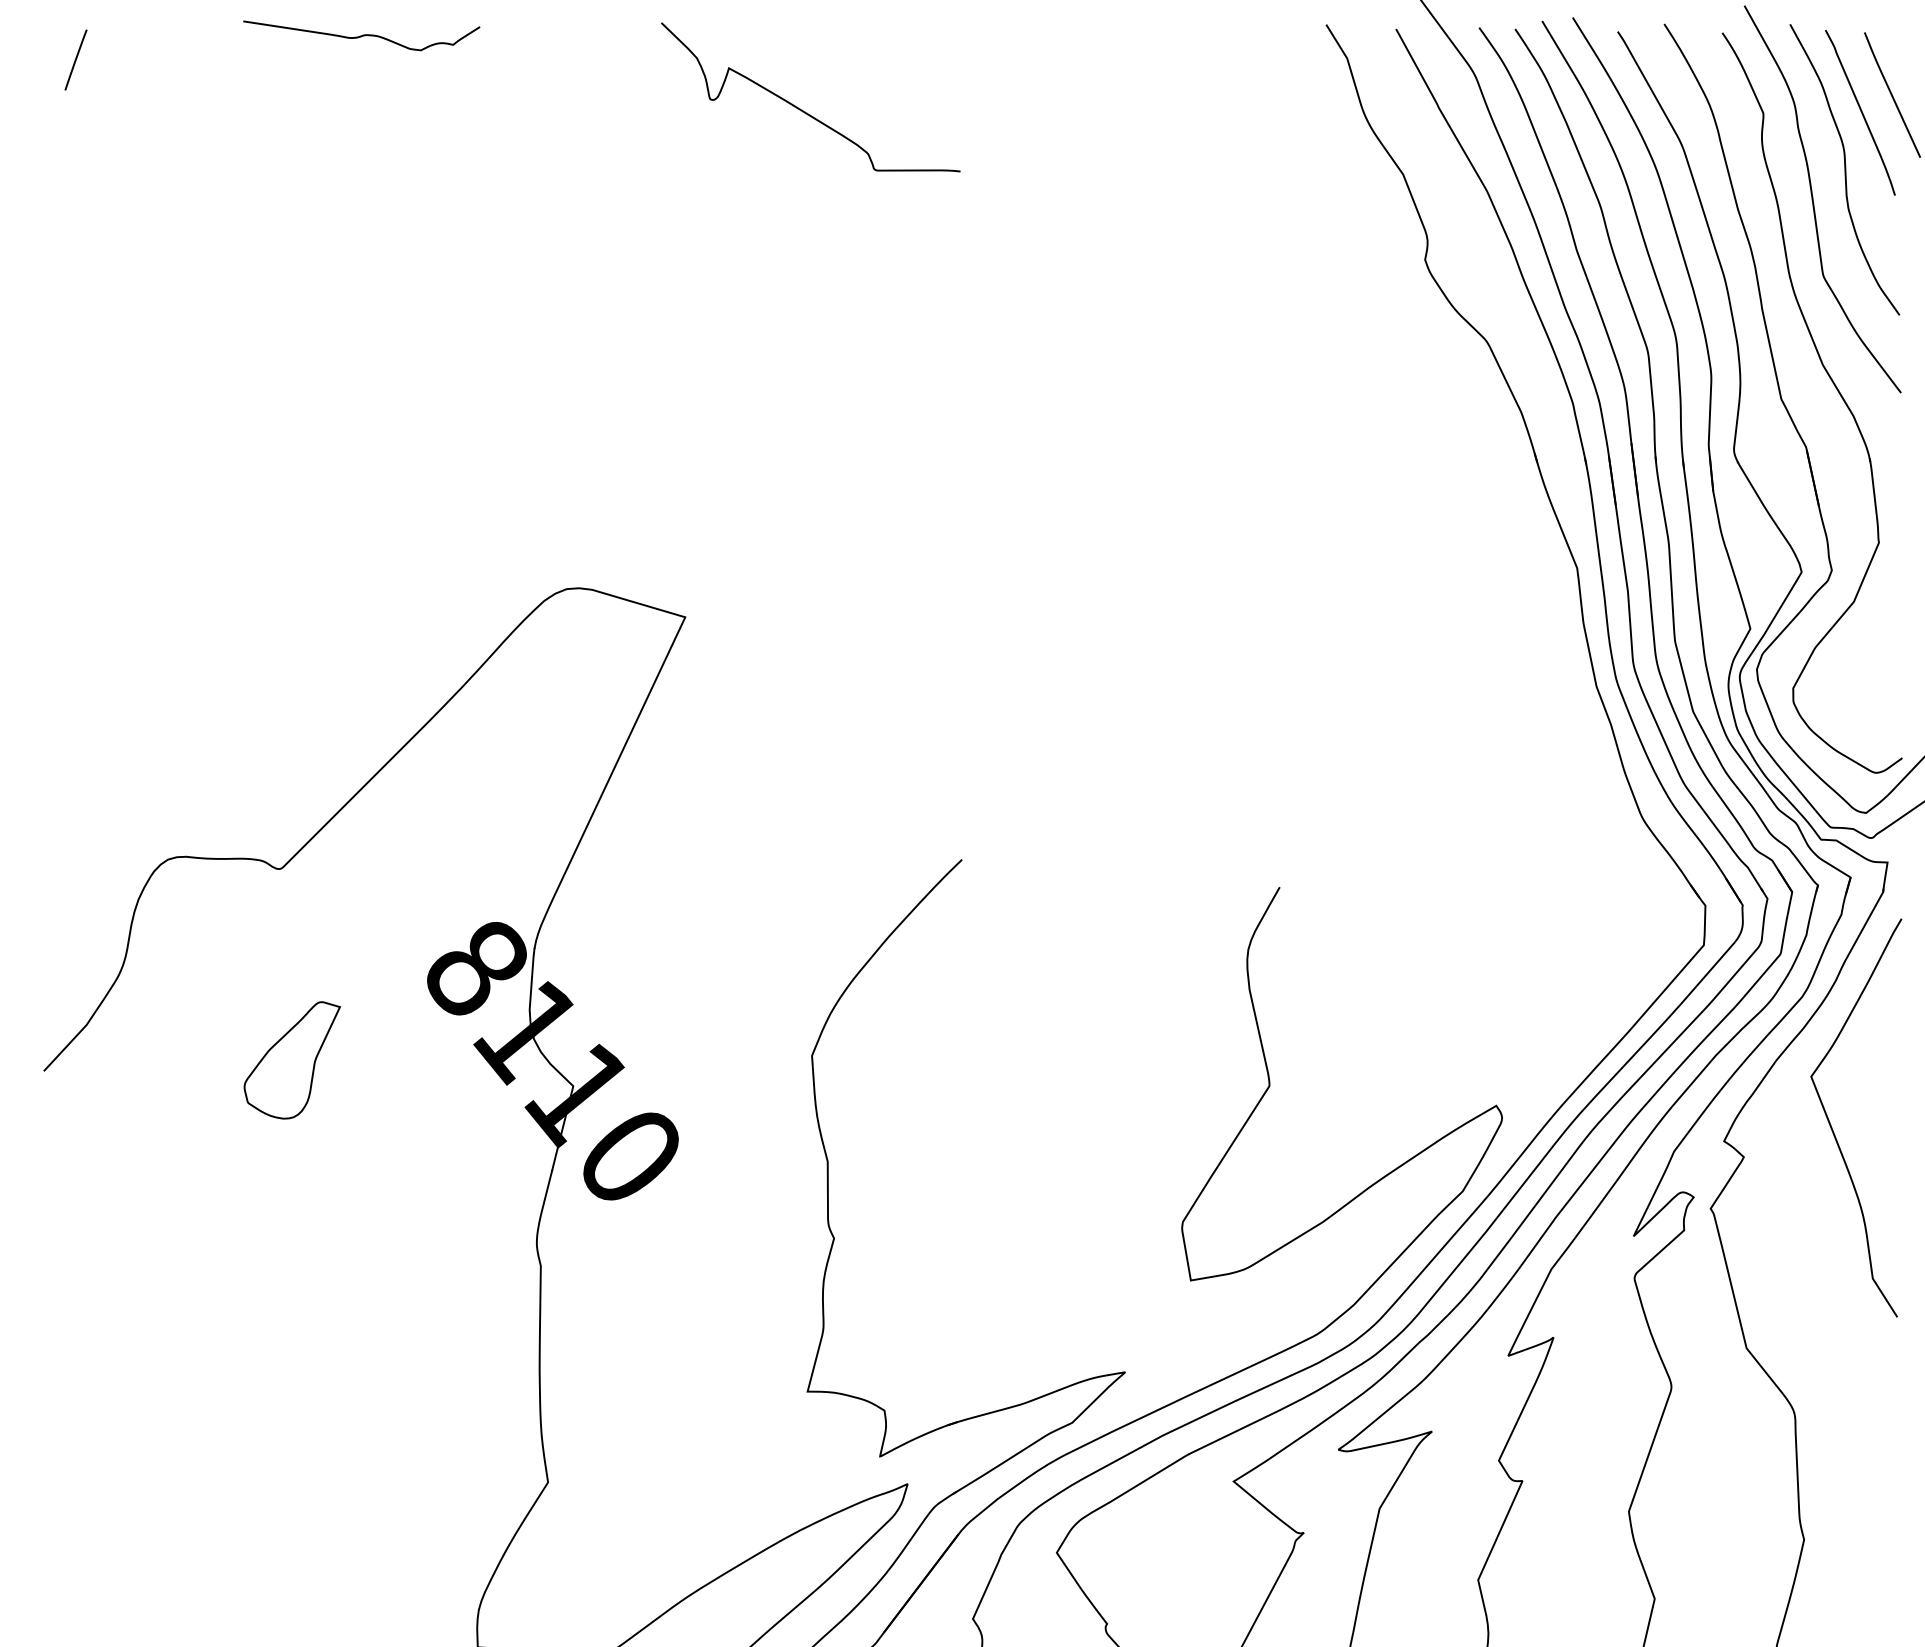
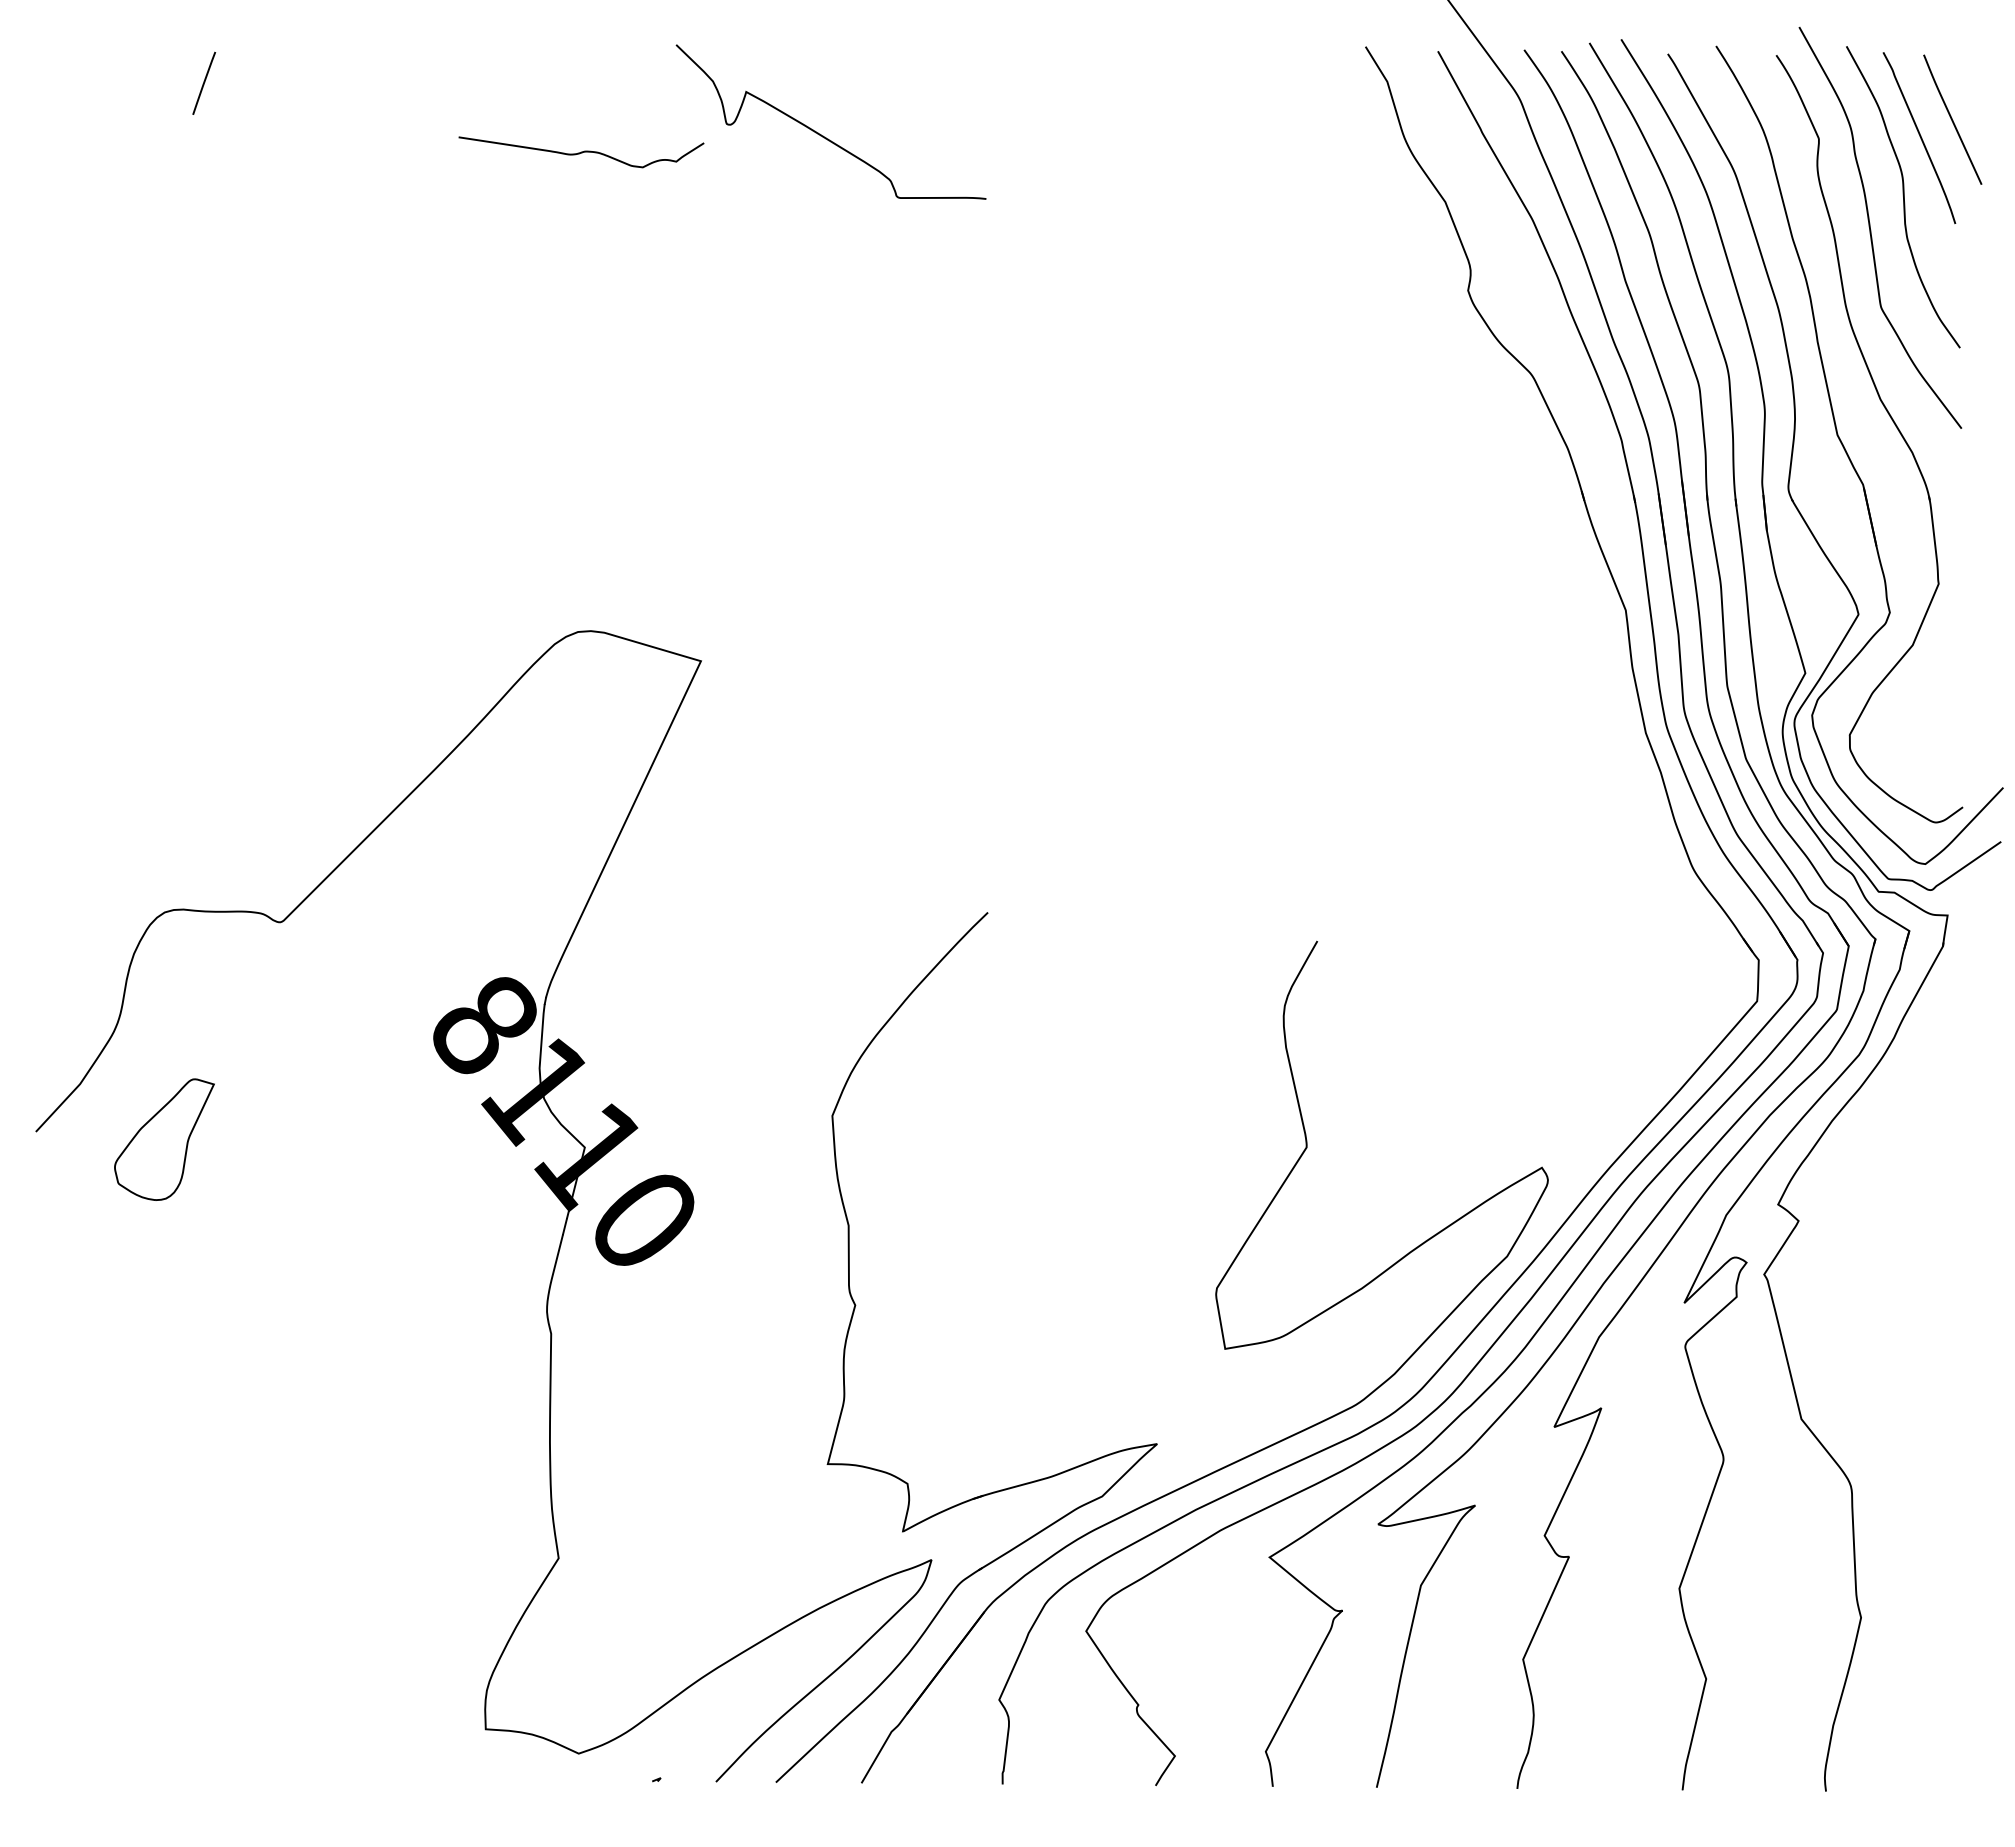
curve: (361, 36) -> (581, 152), moved
line: (76, 59) -> (204, 82), moved
part: (292, 1060) -> (164, 1139), moved
curve: (1833, 1129) -> (1891, 1192), removed

